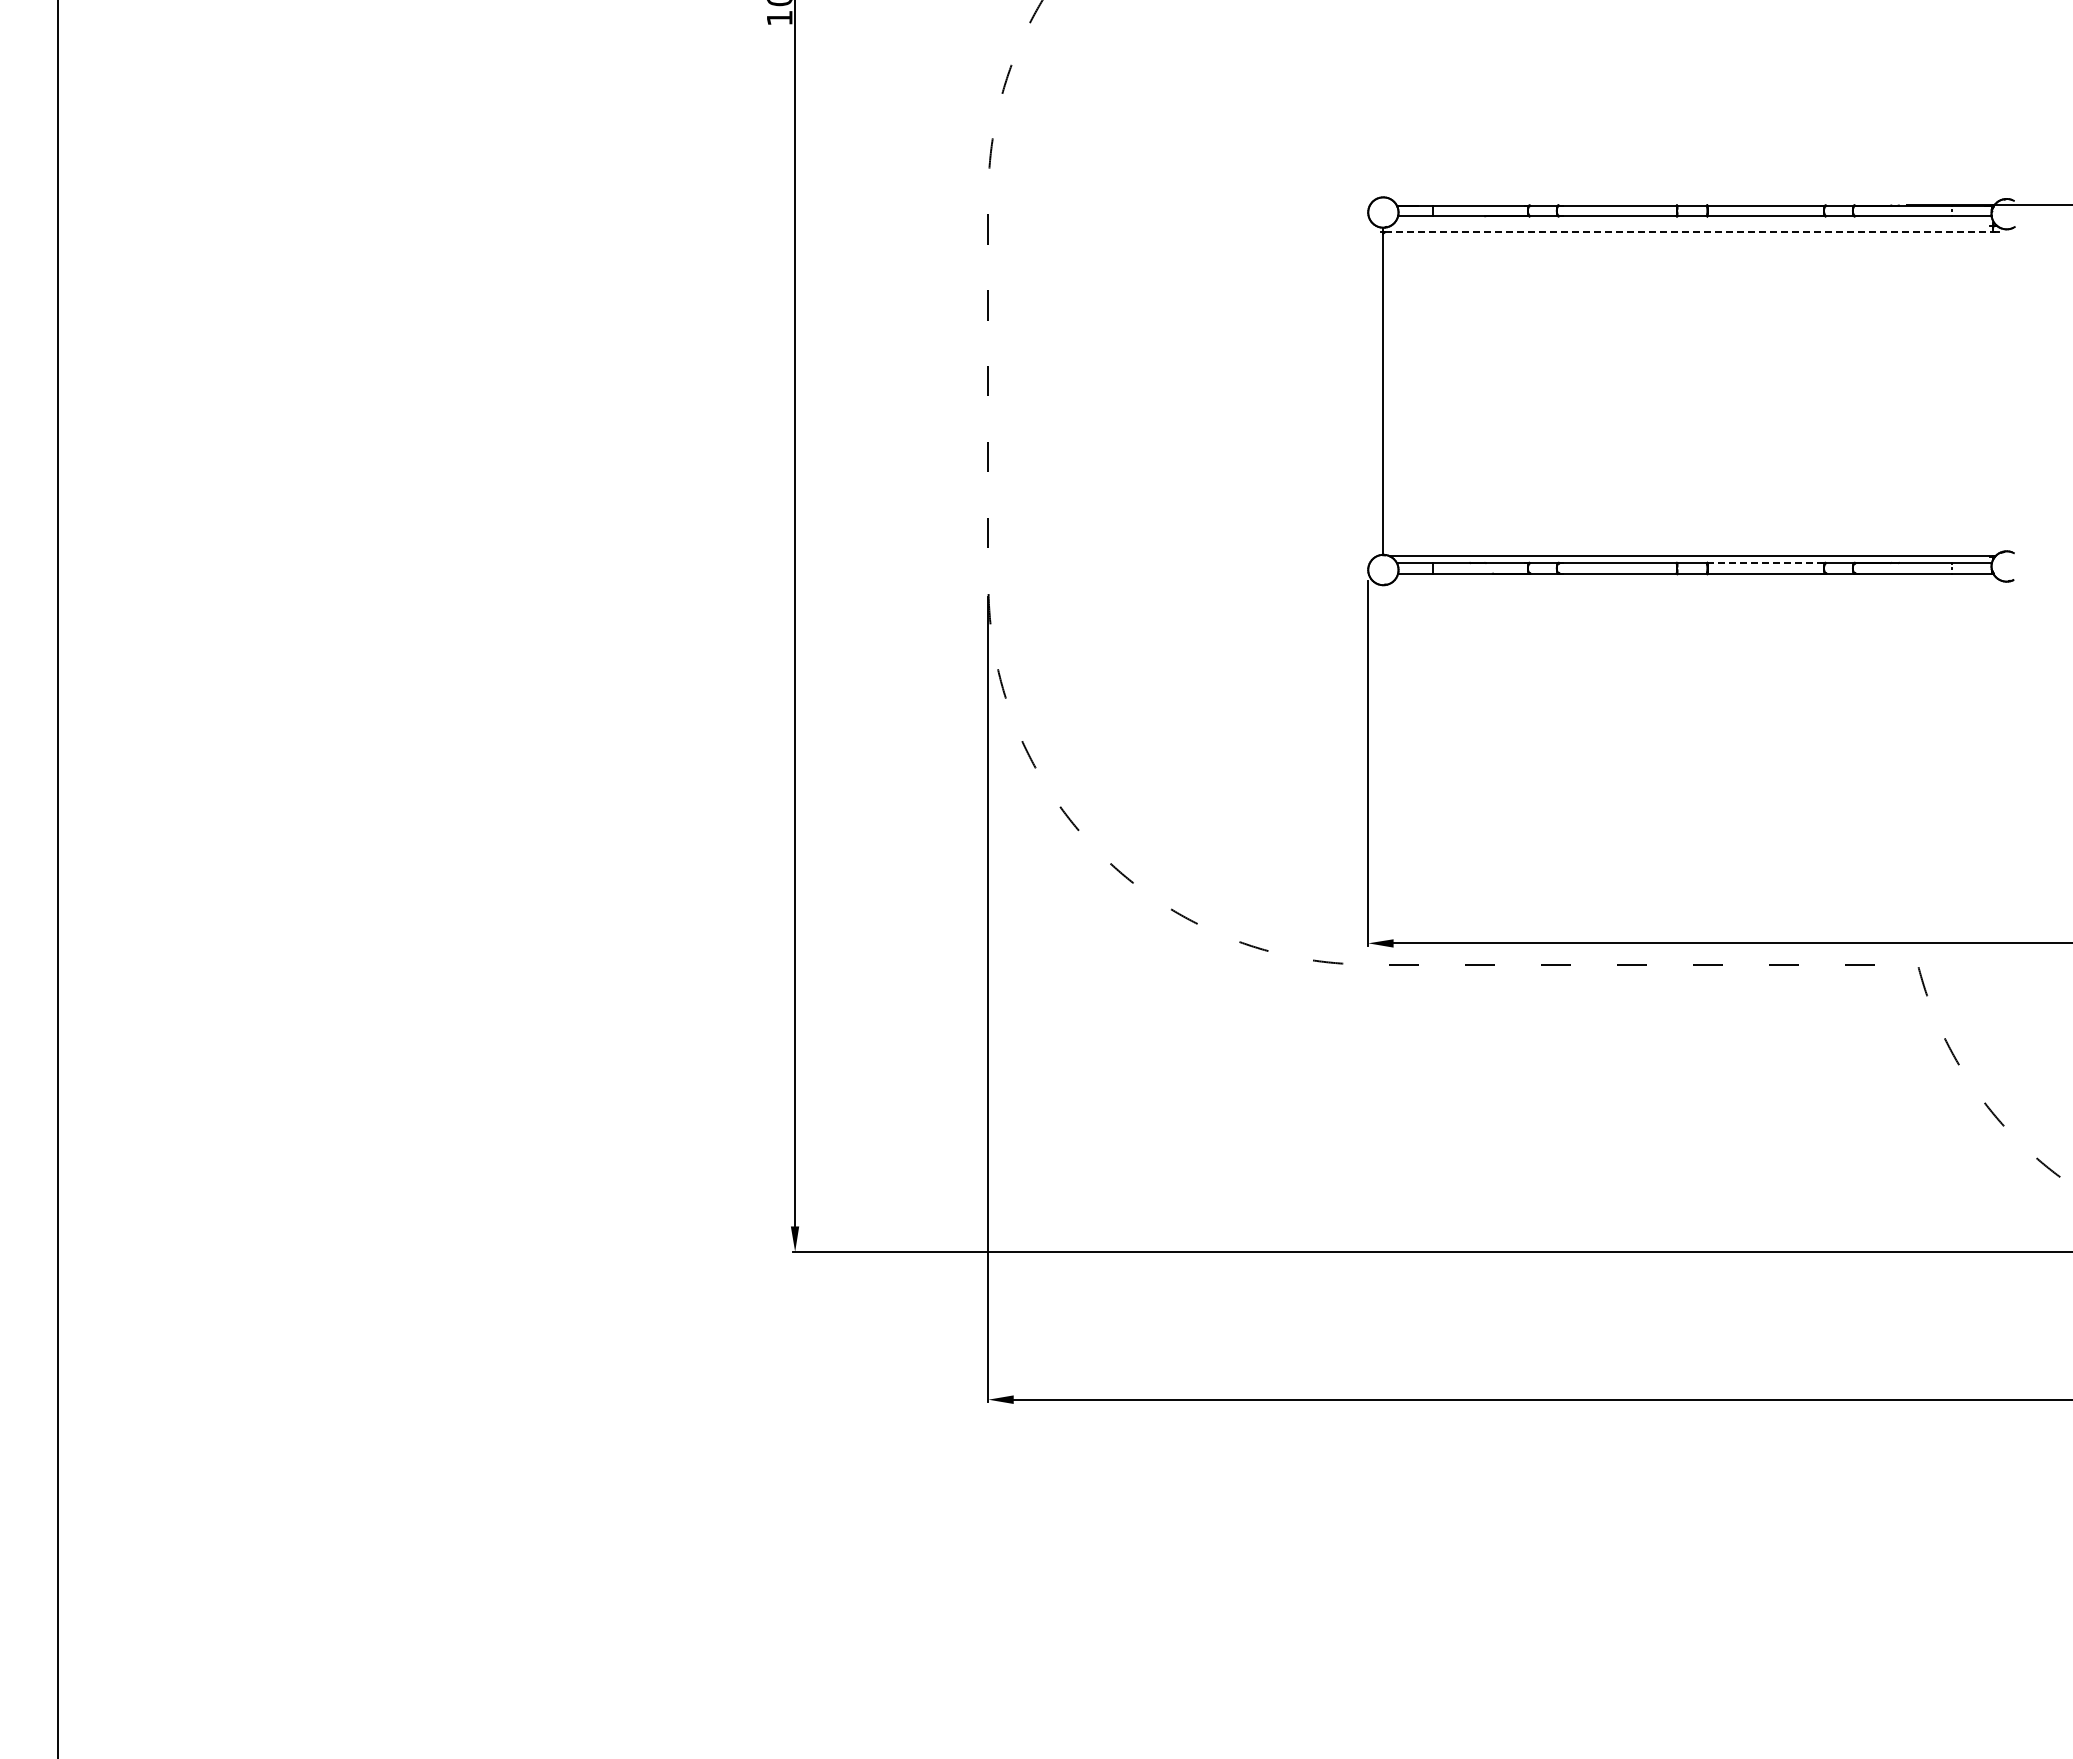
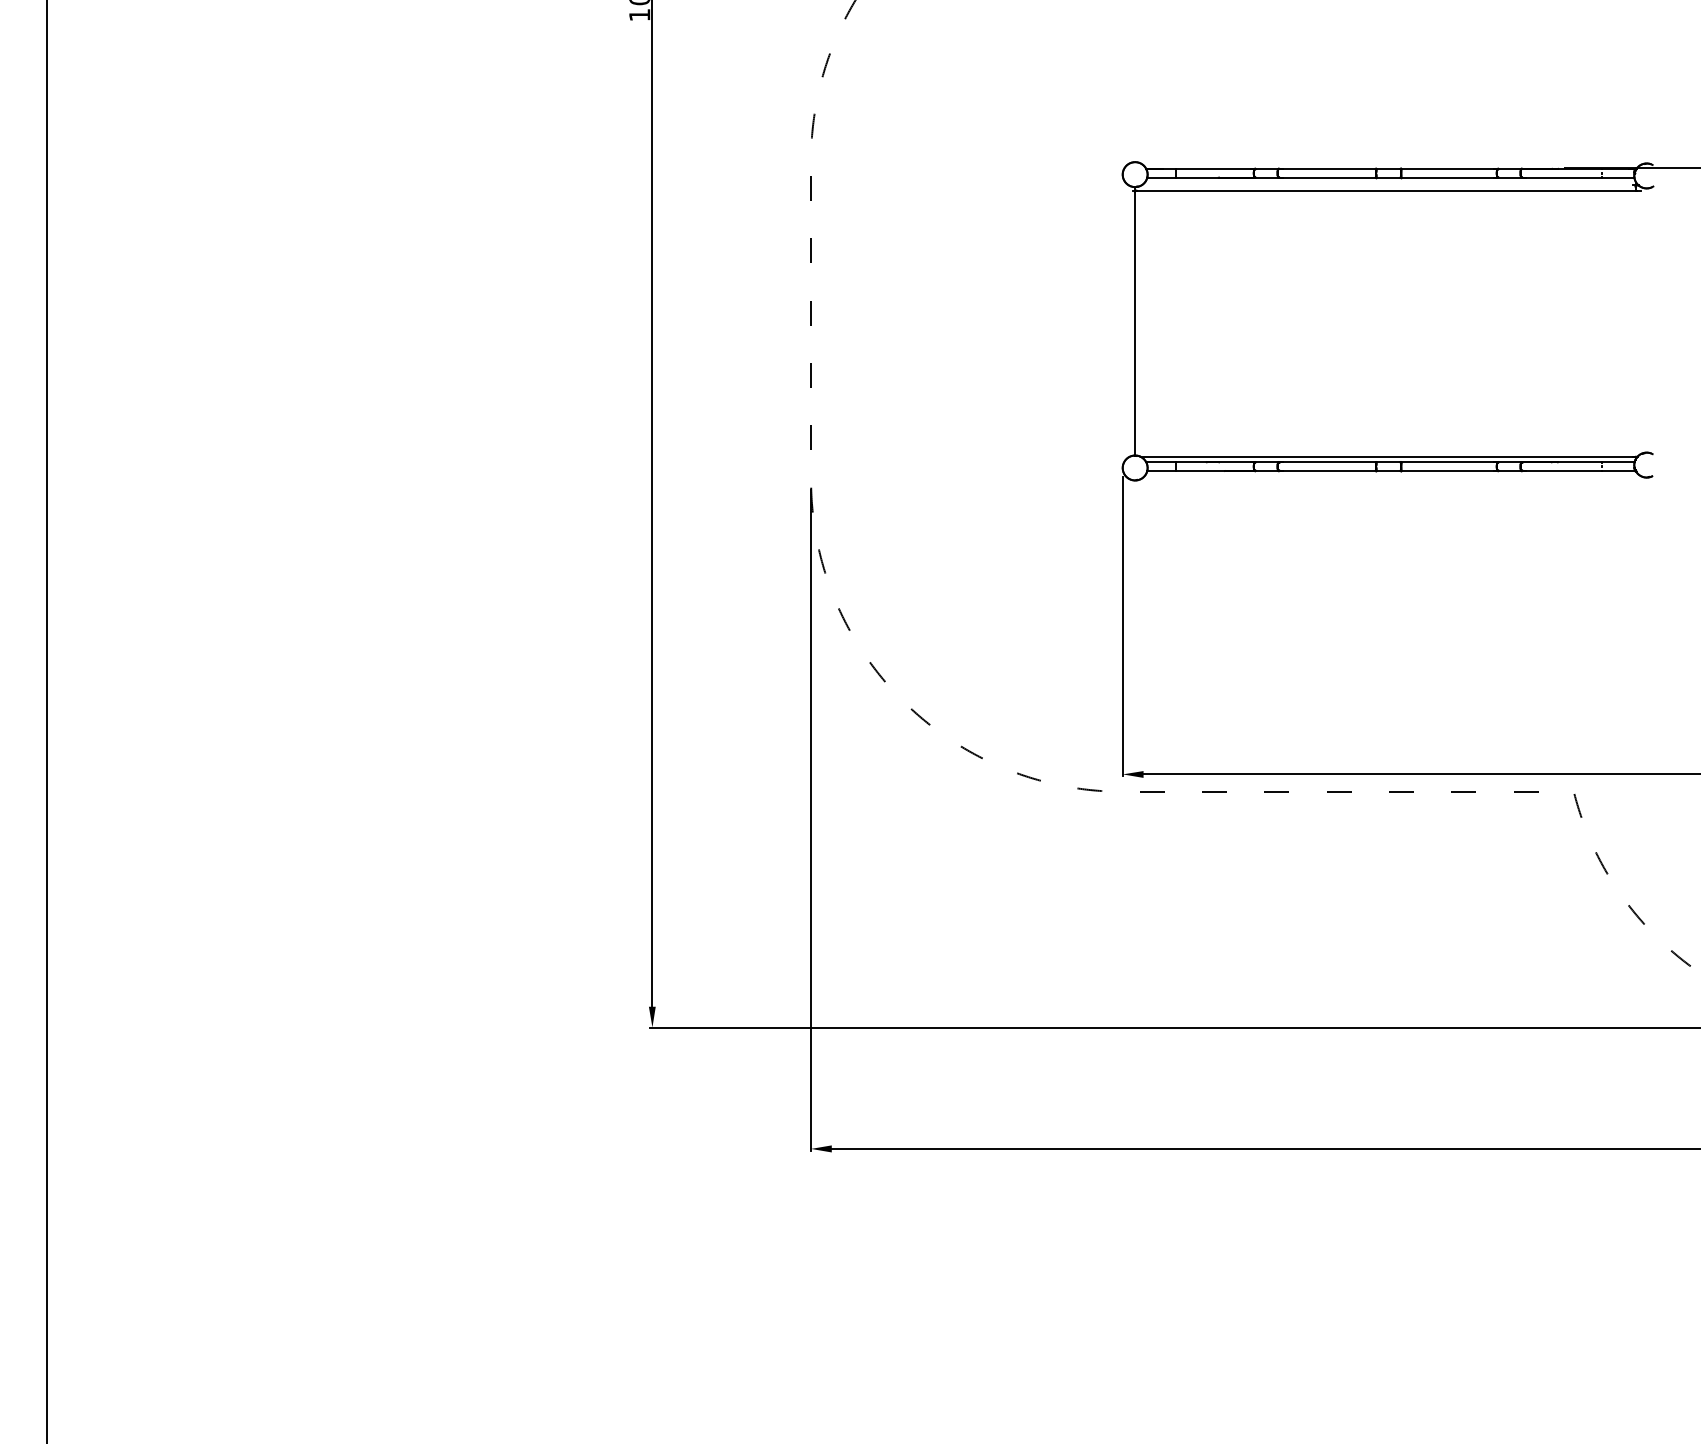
line: (1689, 232) -> (1386, 191), dashed -> solid
line: (1766, 562) -> (1449, 461), dashed -> solid

